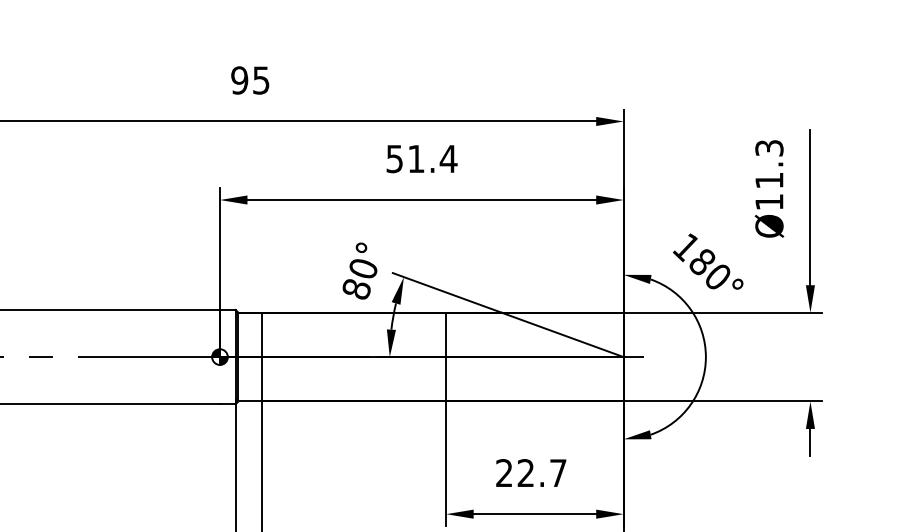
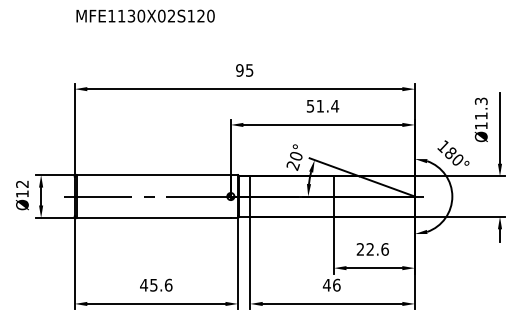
text: (355, 288) -> (292, 165), 80° -> 20°
text: (557, 473) -> (384, 249), 22.7 -> 22.6

